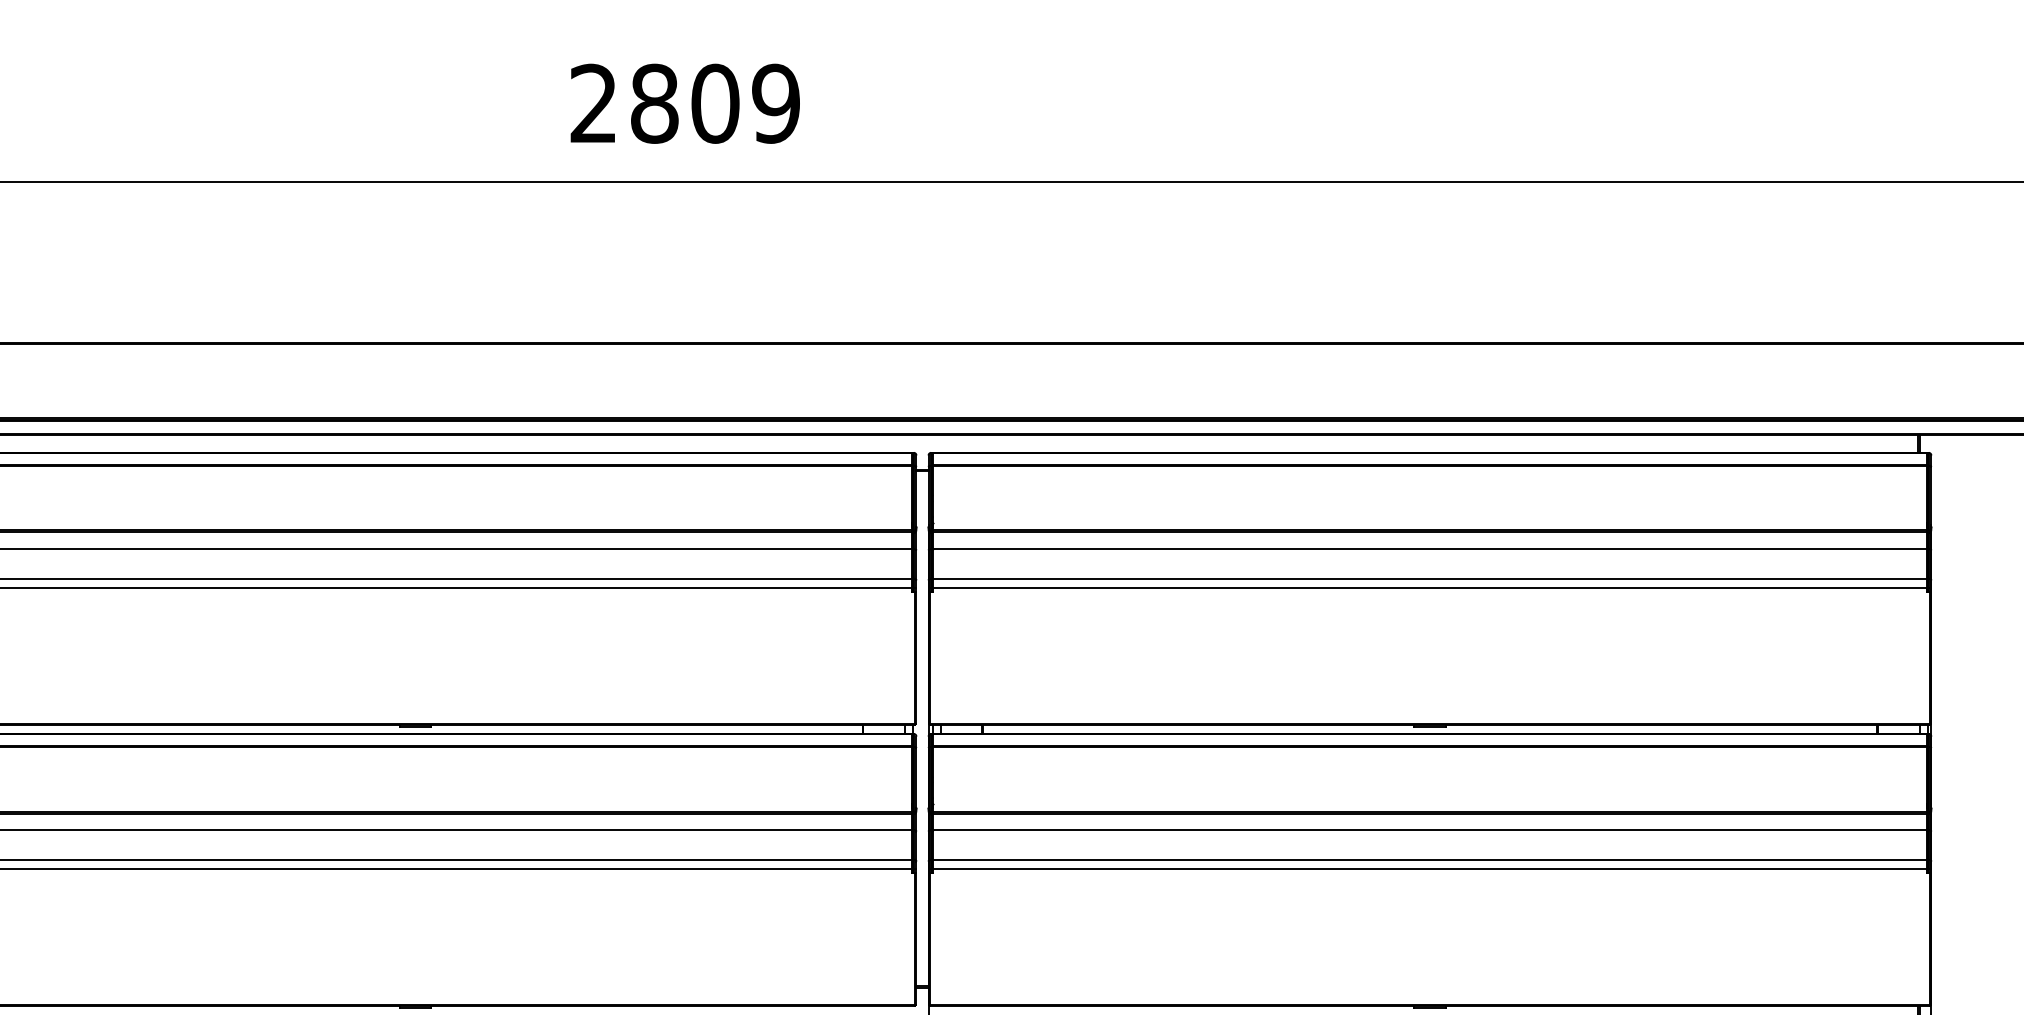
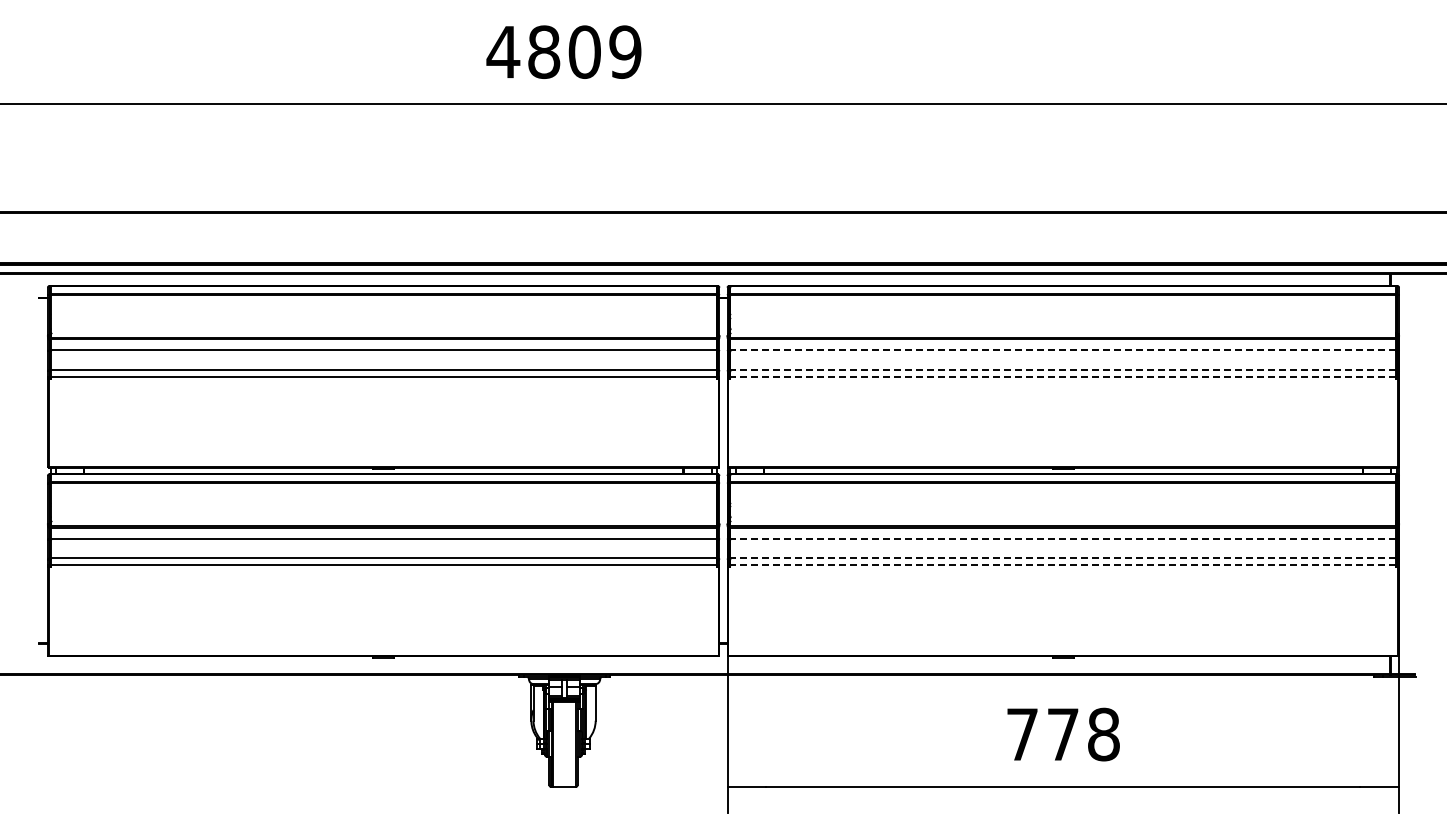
text: (593, 102) -> (503, 51), 2809 -> 4809
line: (1430, 549) -> (1063, 350), solid -> dashed
line: (1430, 579) -> (1063, 370), solid -> dashed
line: (1430, 588) -> (1063, 376), solid -> dashed
line: (1430, 829) -> (1063, 538), solid -> dashed
line: (1430, 859) -> (1063, 558), solid -> dashed
line: (1430, 868) -> (1063, 564), solid -> dashed

